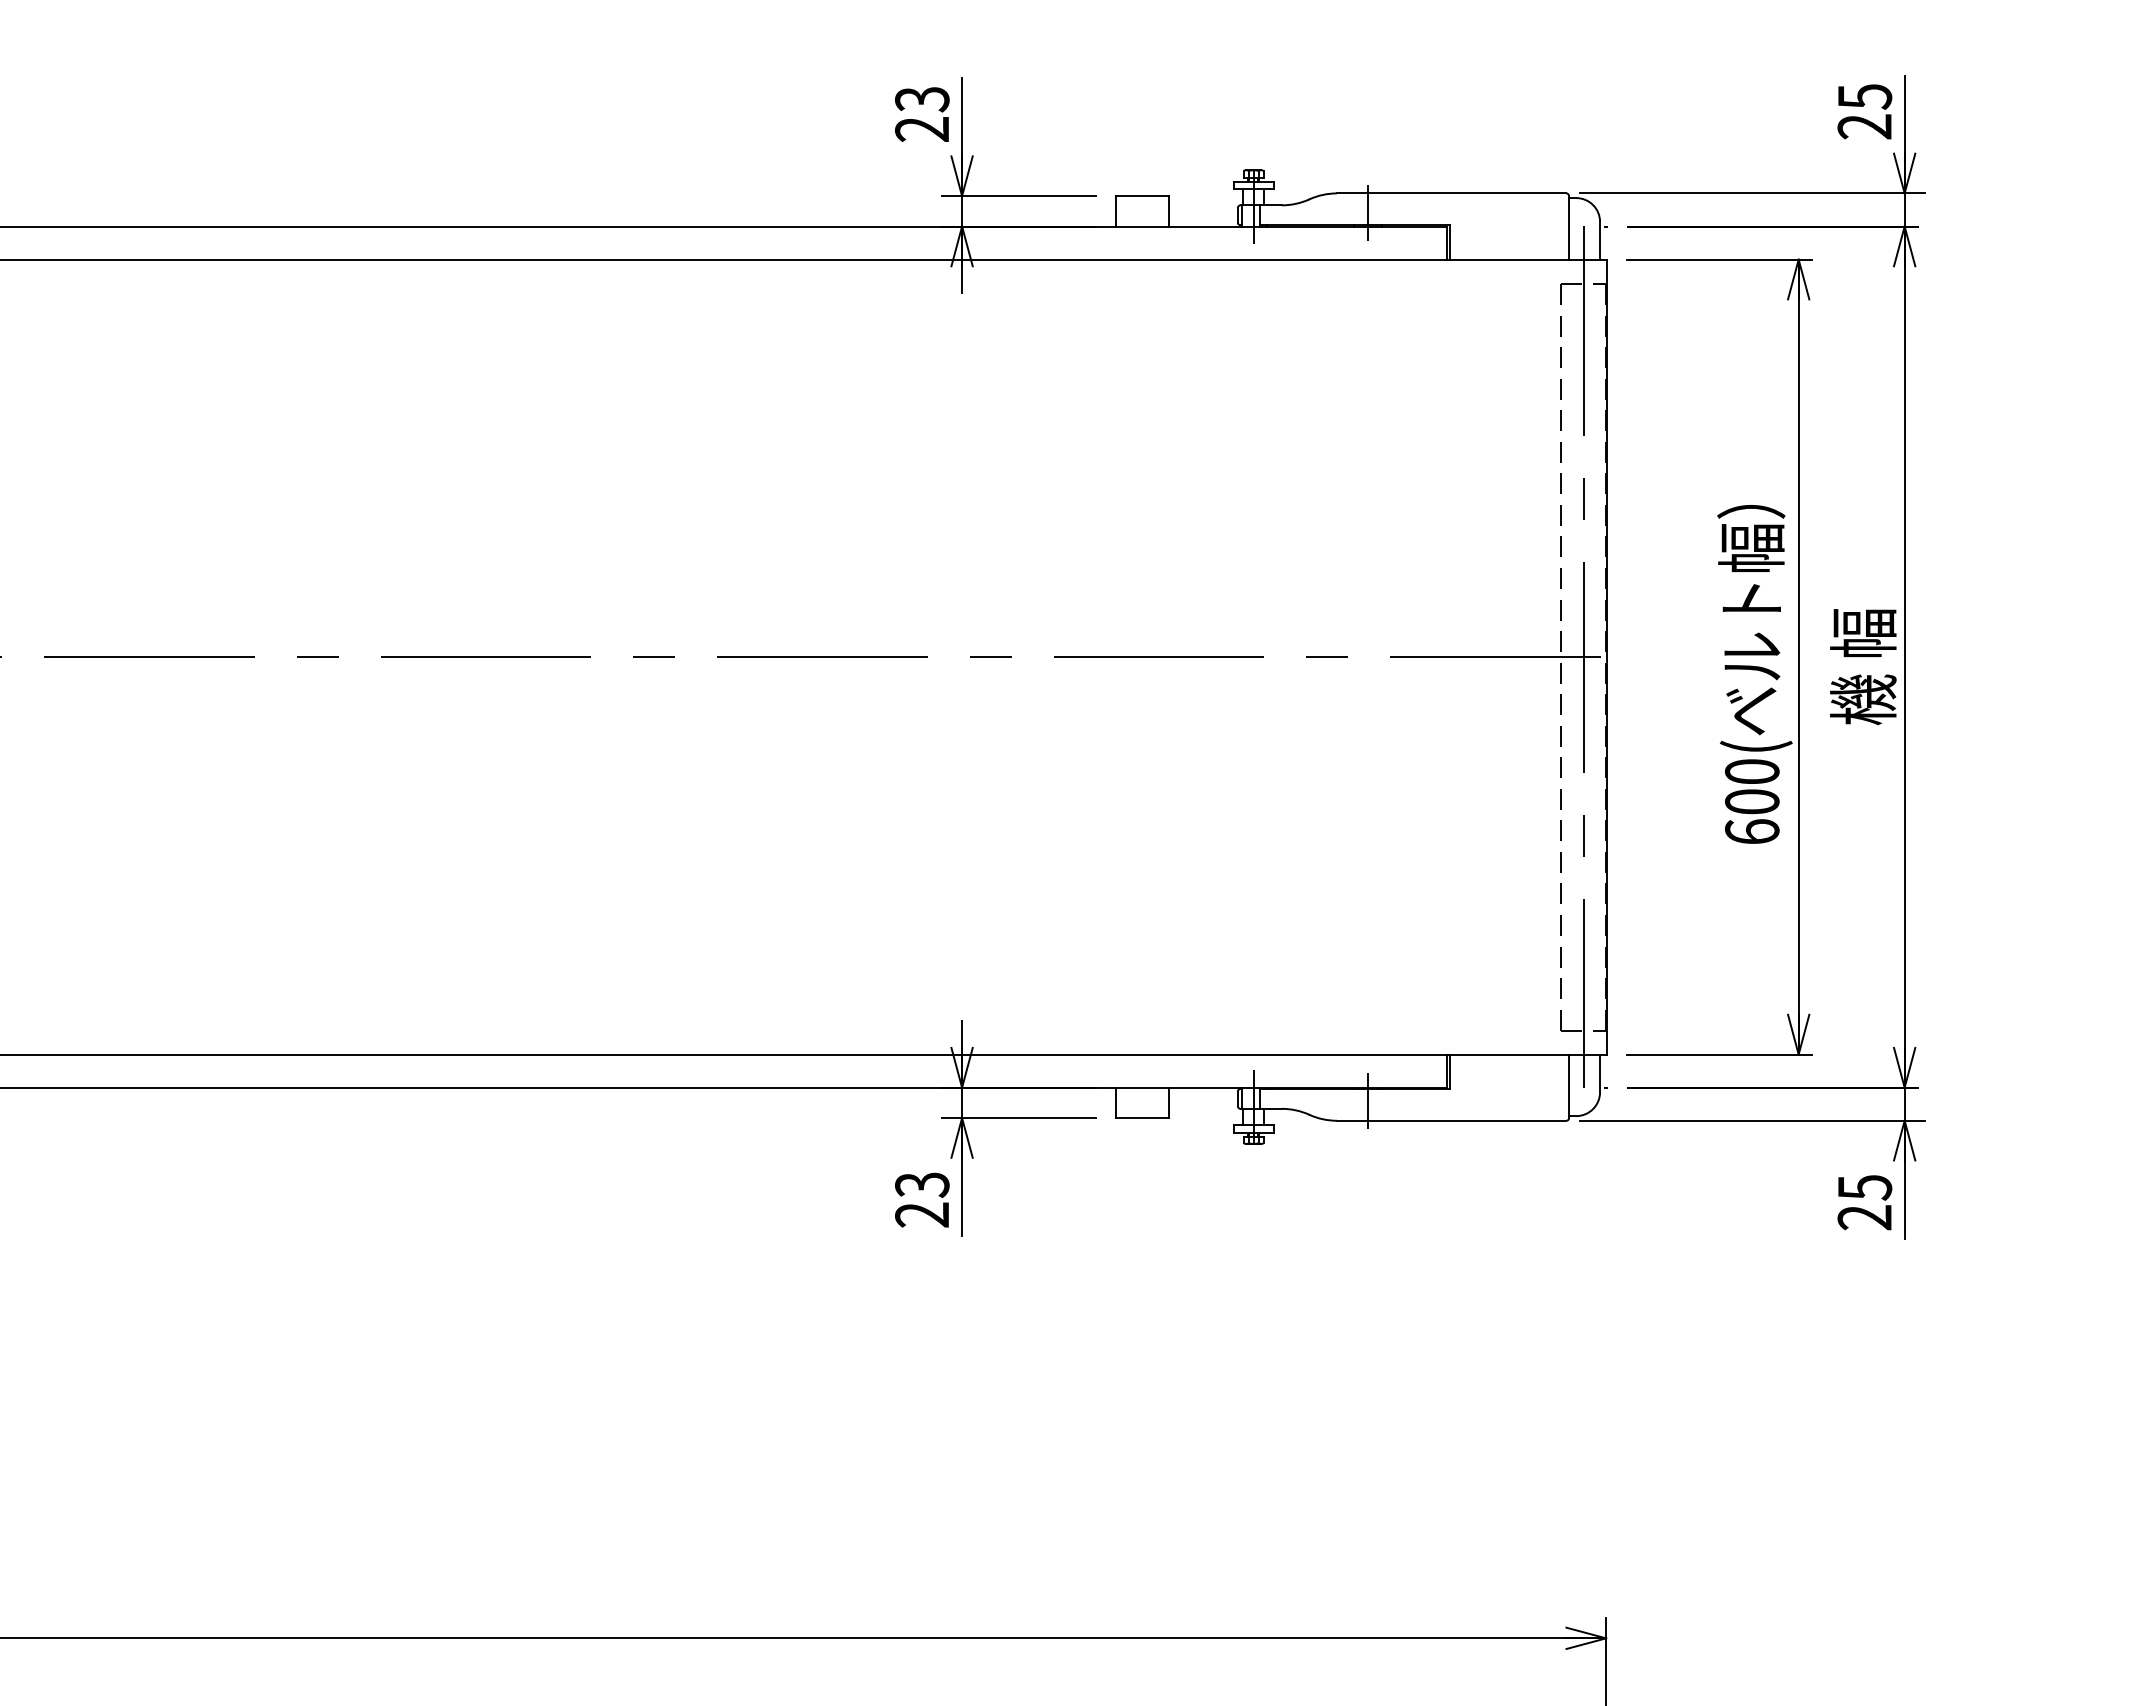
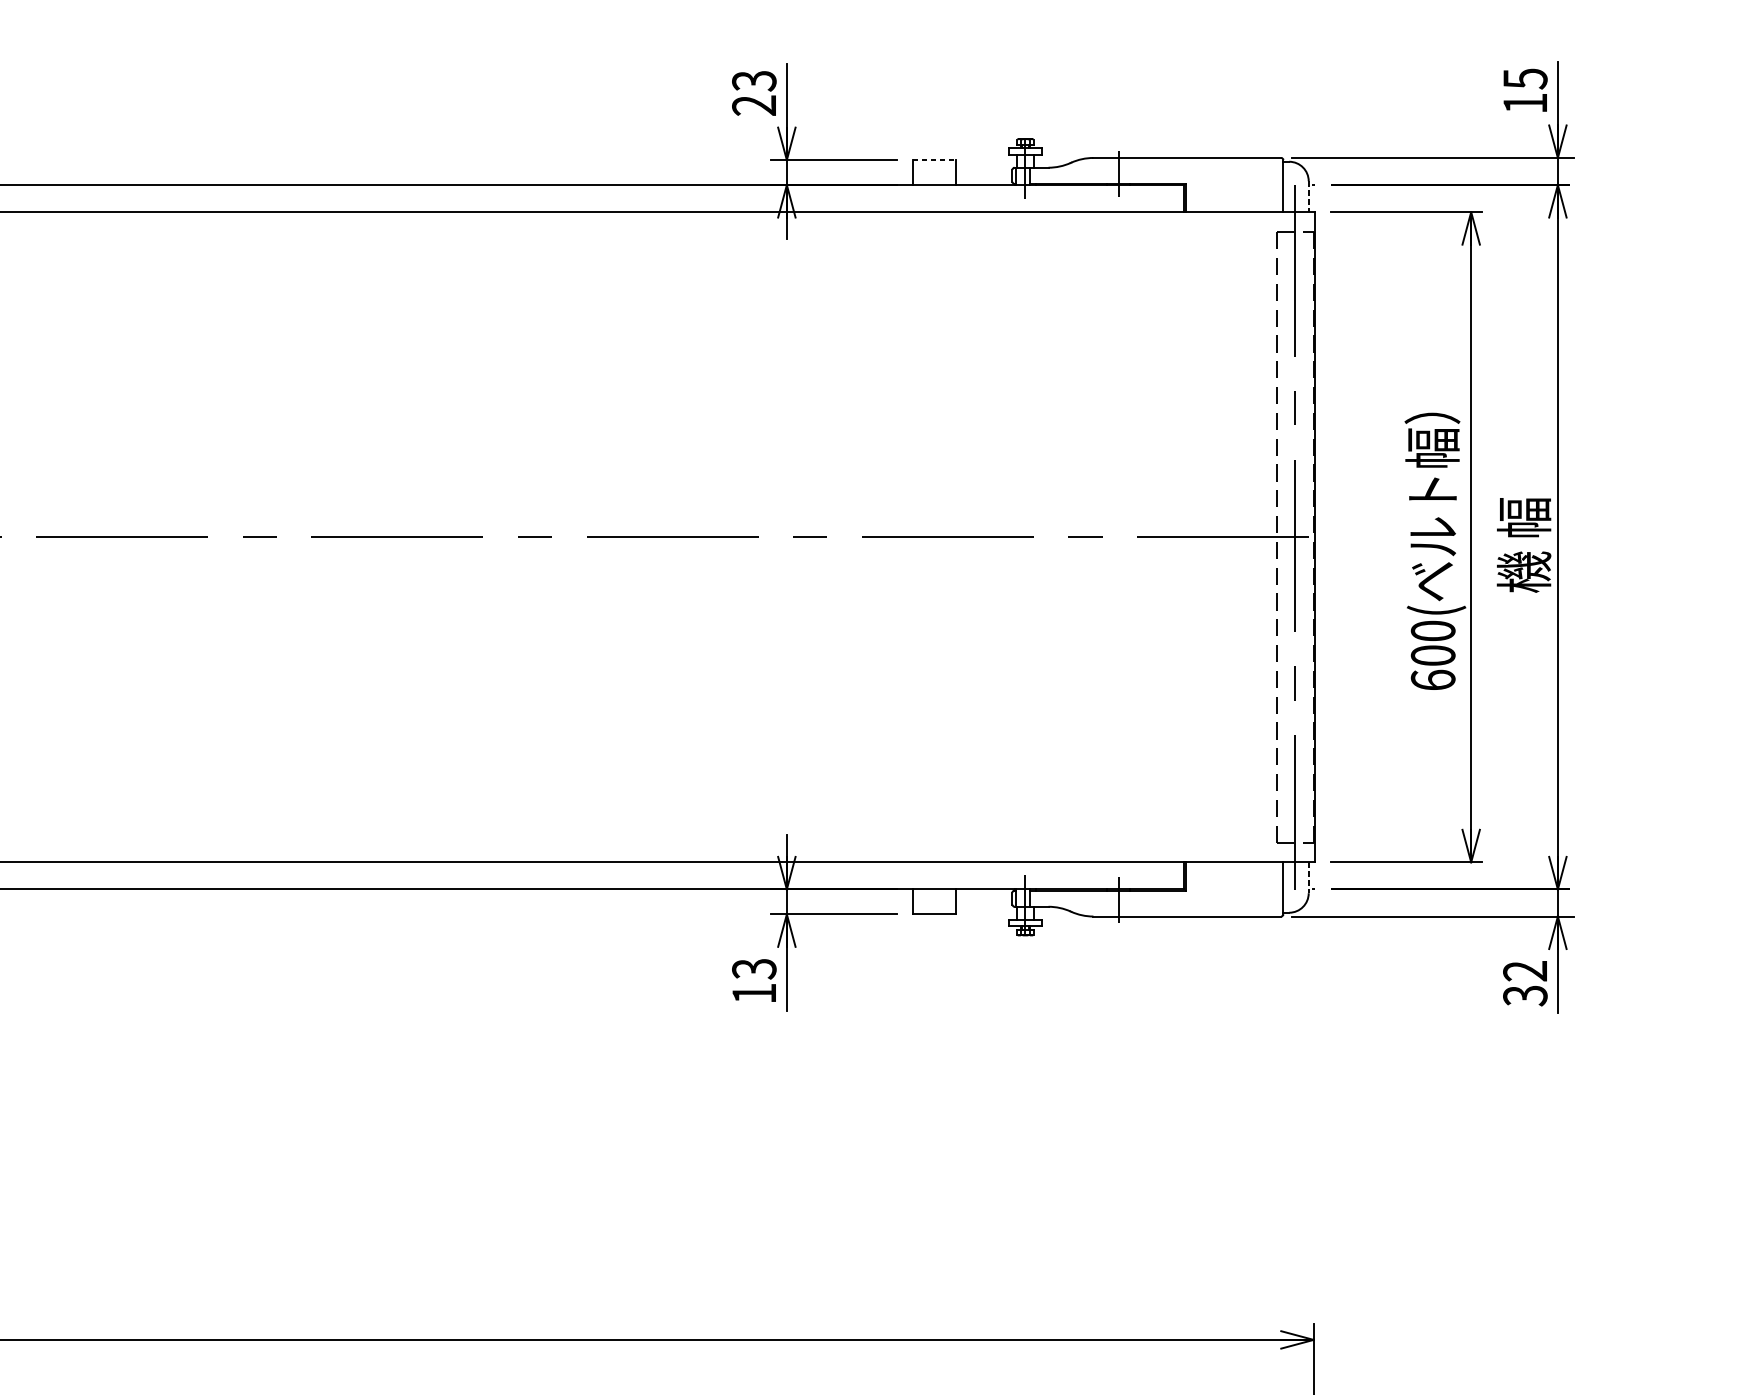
text: (1864, 126) -> (1525, 103), 25 -> 15
line: (1142, 196) -> (934, 160), solid -> dashed
line: (1600, 240) -> (1309, 196), solid -> dashed
line: (1600, 1073) -> (1309, 877), solid -> dashed
text: (1864, 1202) -> (1525, 983), 25 -> 32
text: (921, 1214) -> (753, 993), 23 -> 13

